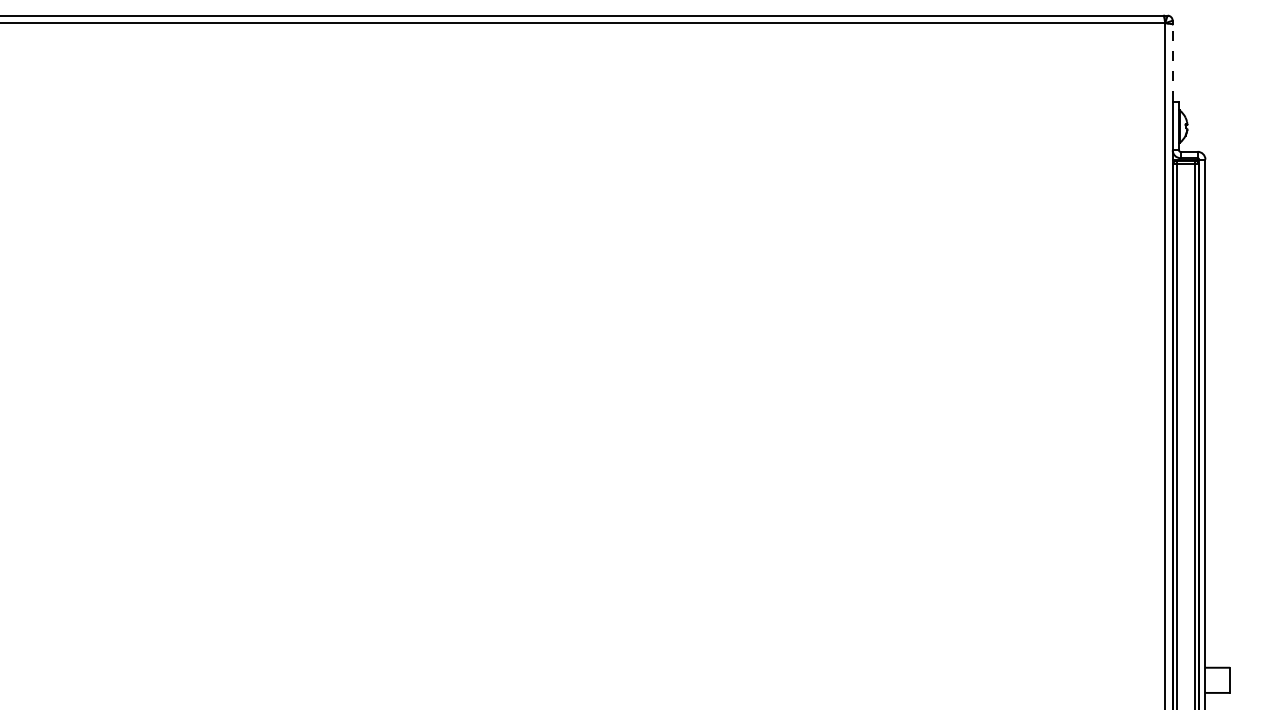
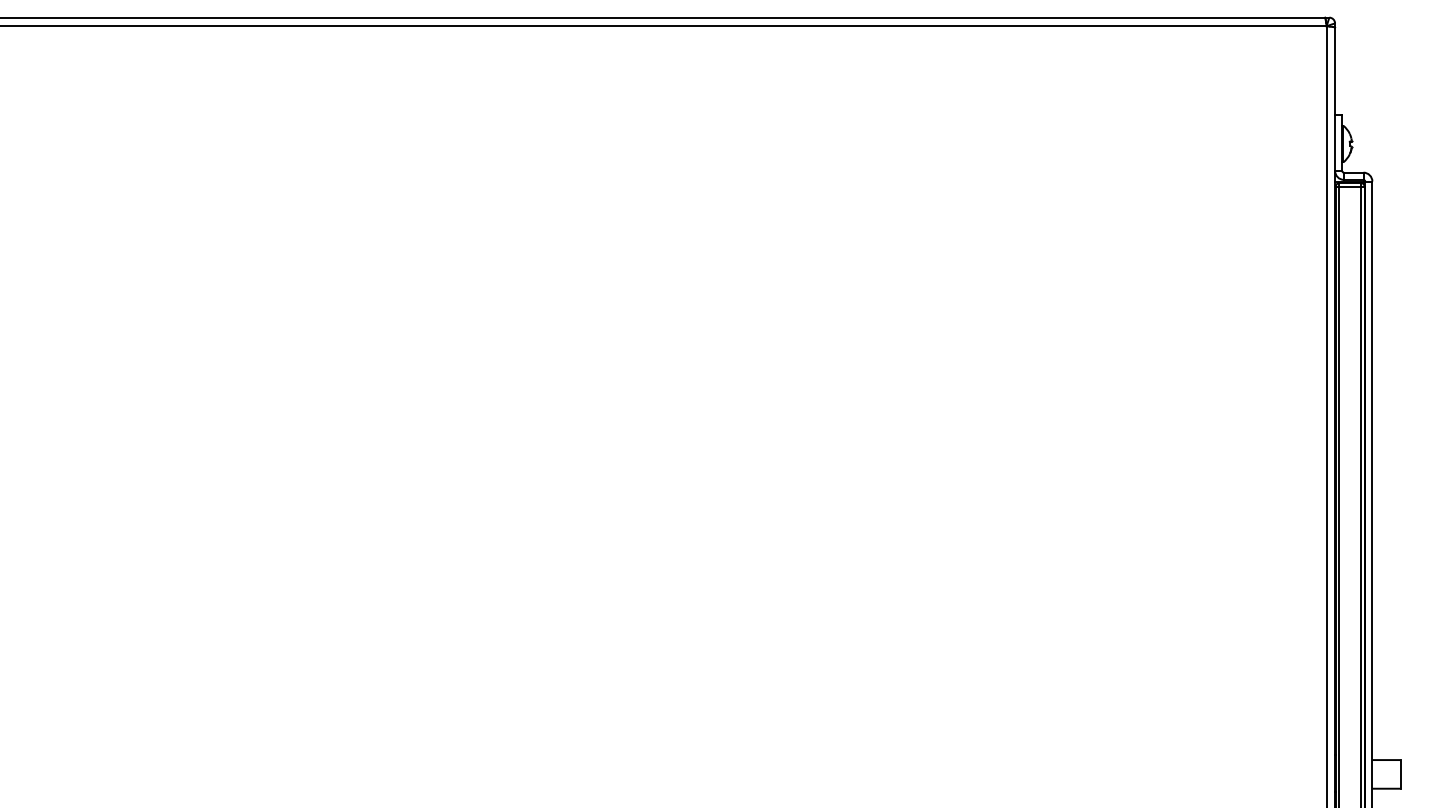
line: (1172, 62) -> (1334, 70), dashed -> solid

